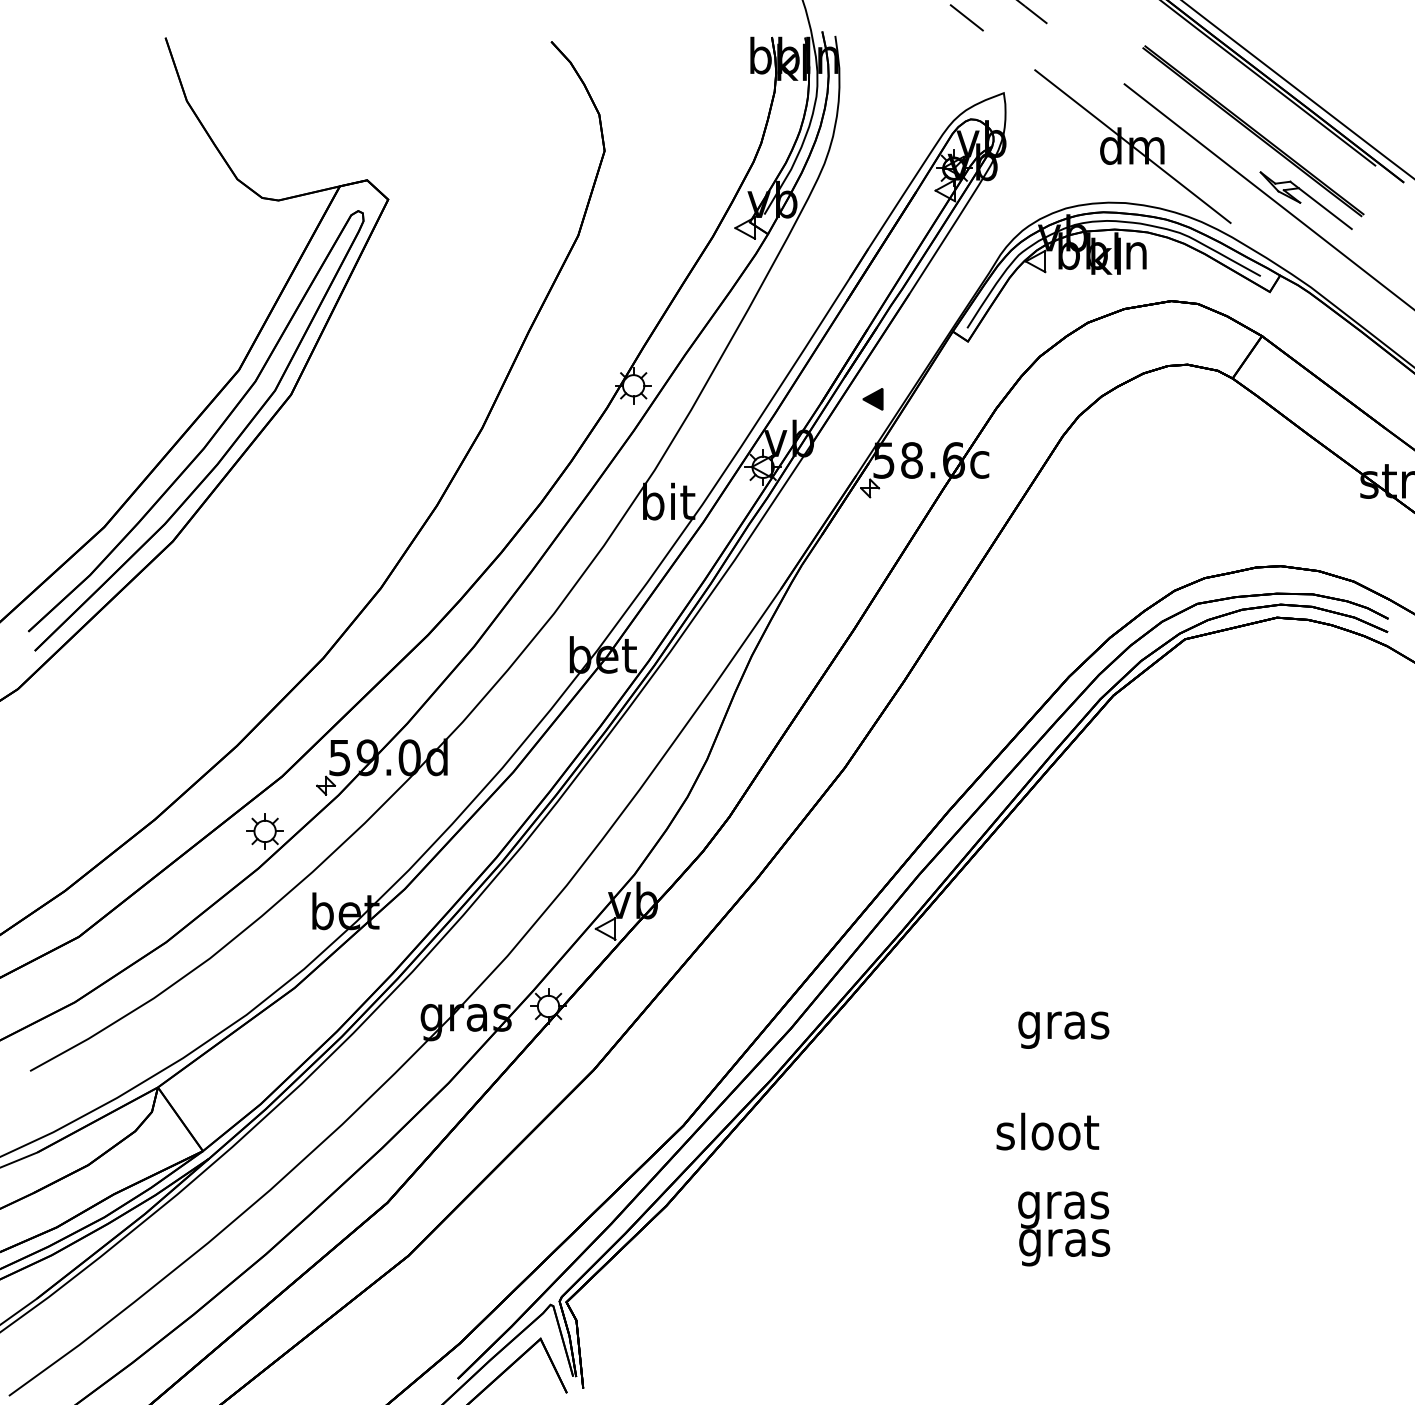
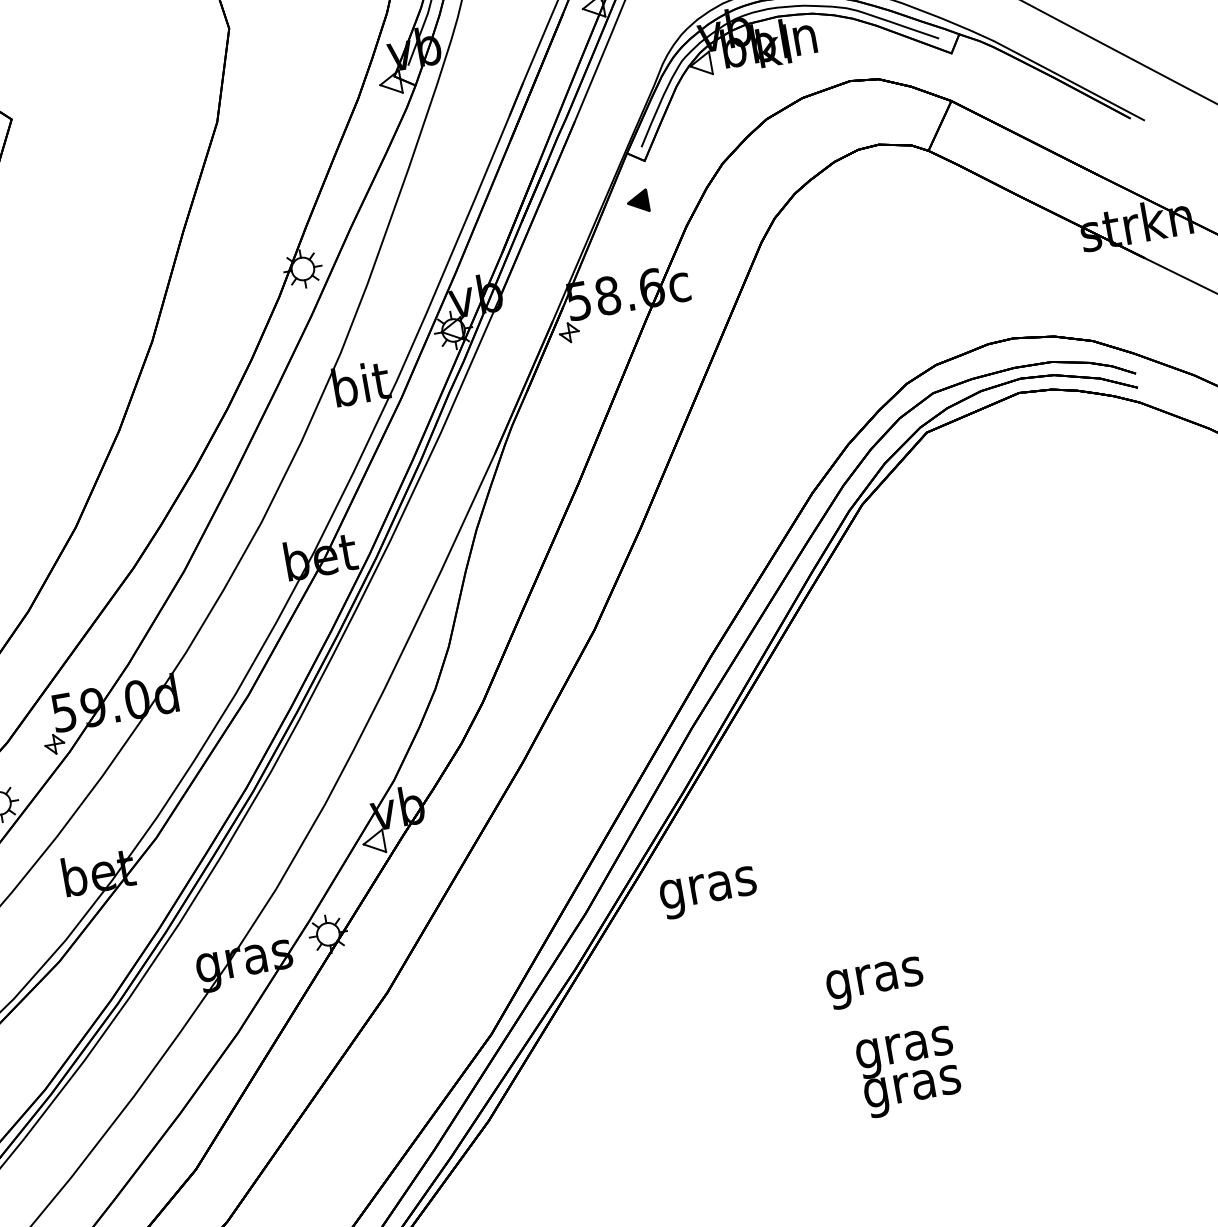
part: (872, 399) -> (637, 202), moved
text: (1063, 1029) -> (708, 892), moved
text: (1047, 1135) -> (874, 977), sloot -> gras

